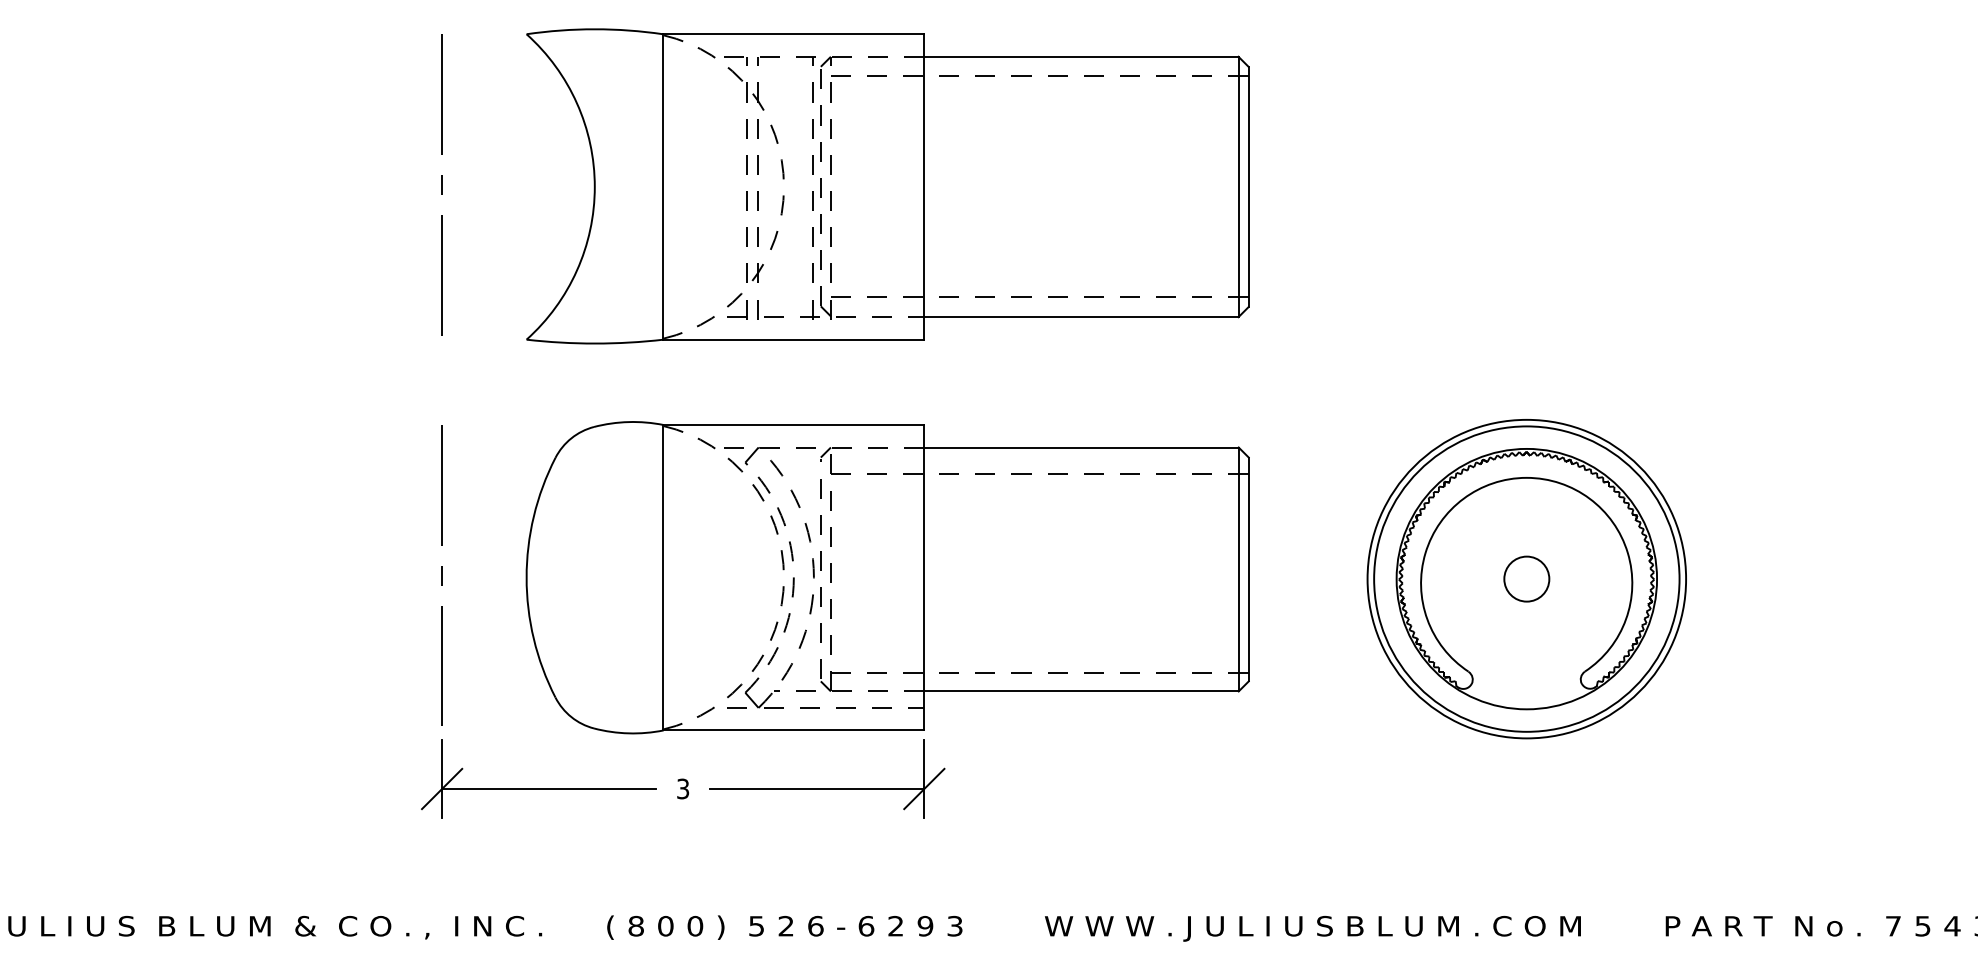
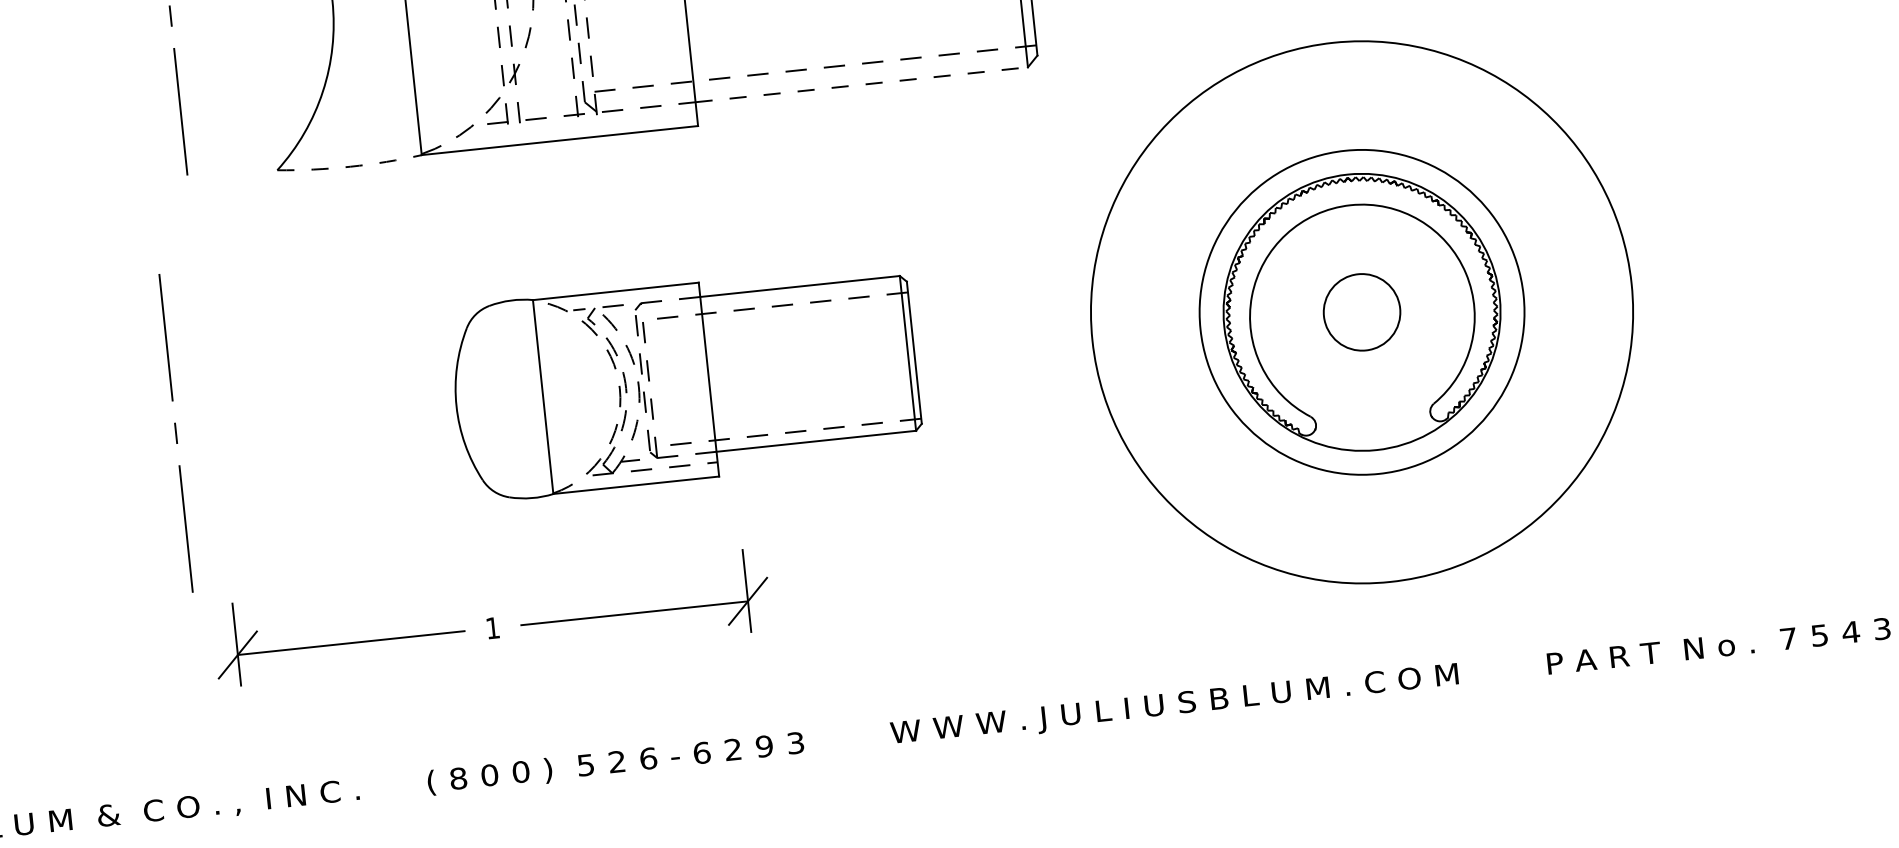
line: (1081, 317) -> (861, 85), solid -> dashed
arc: (595, 343) -> (350, 166), solid -> dashed
line: (441, 575) -> (175, 433), moved
part: (887, 577) -> (685, 381), size x0.6
circle: (1526, 578) -> (1361, 311), size x1.6
circle: (1526, 578) -> (1361, 311), size x1.6
text: (683, 788) -> (493, 627), 3 -> 1

